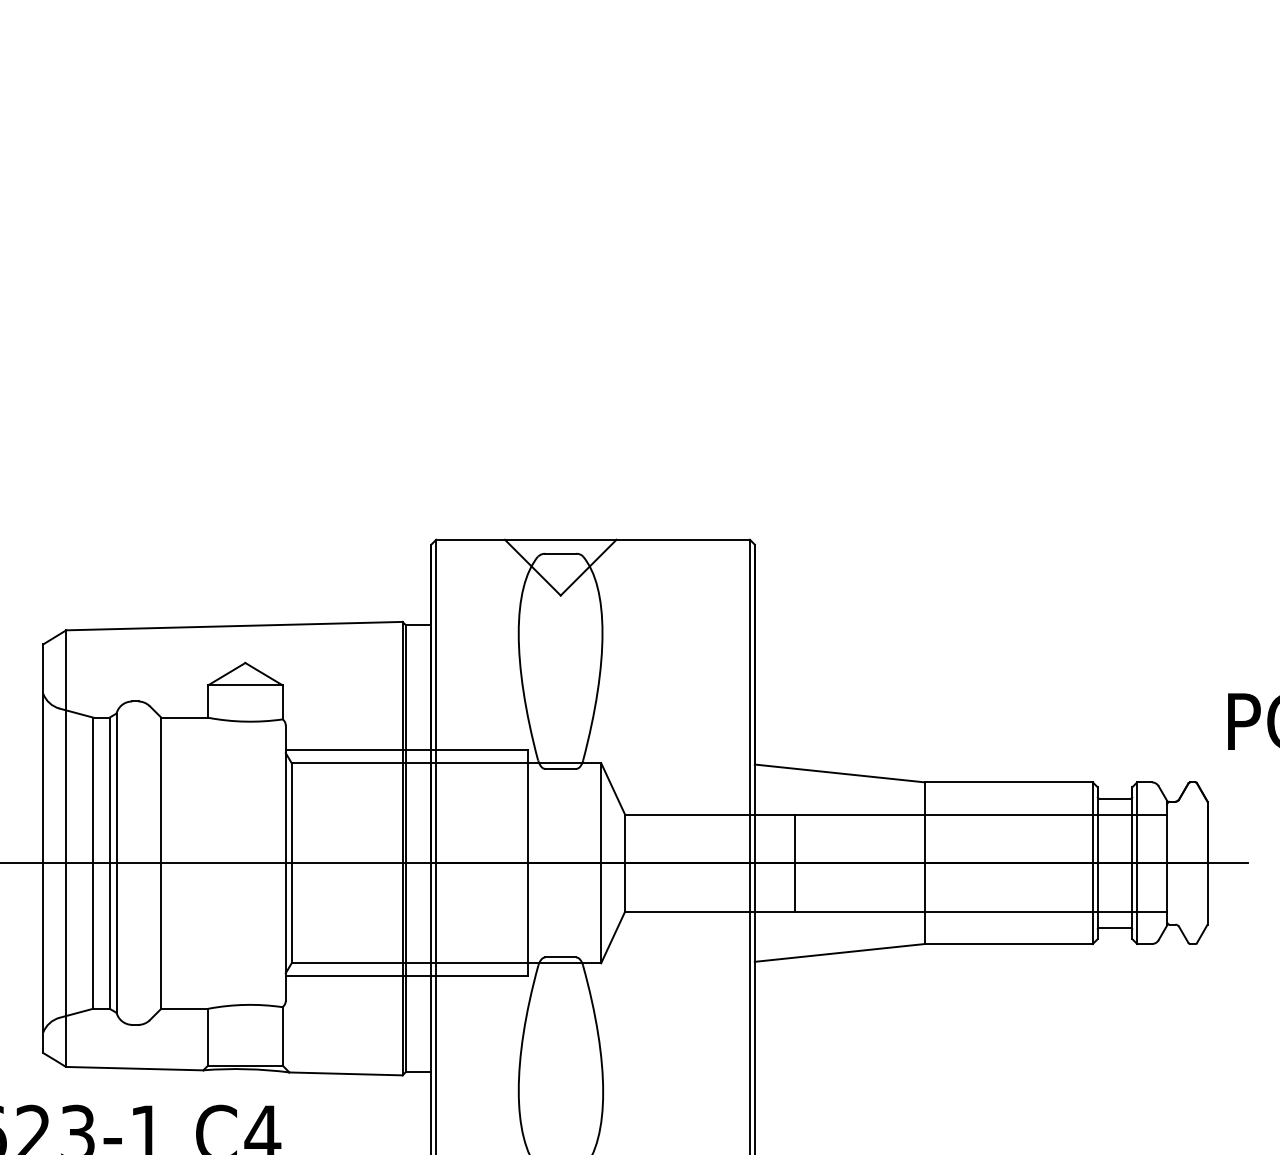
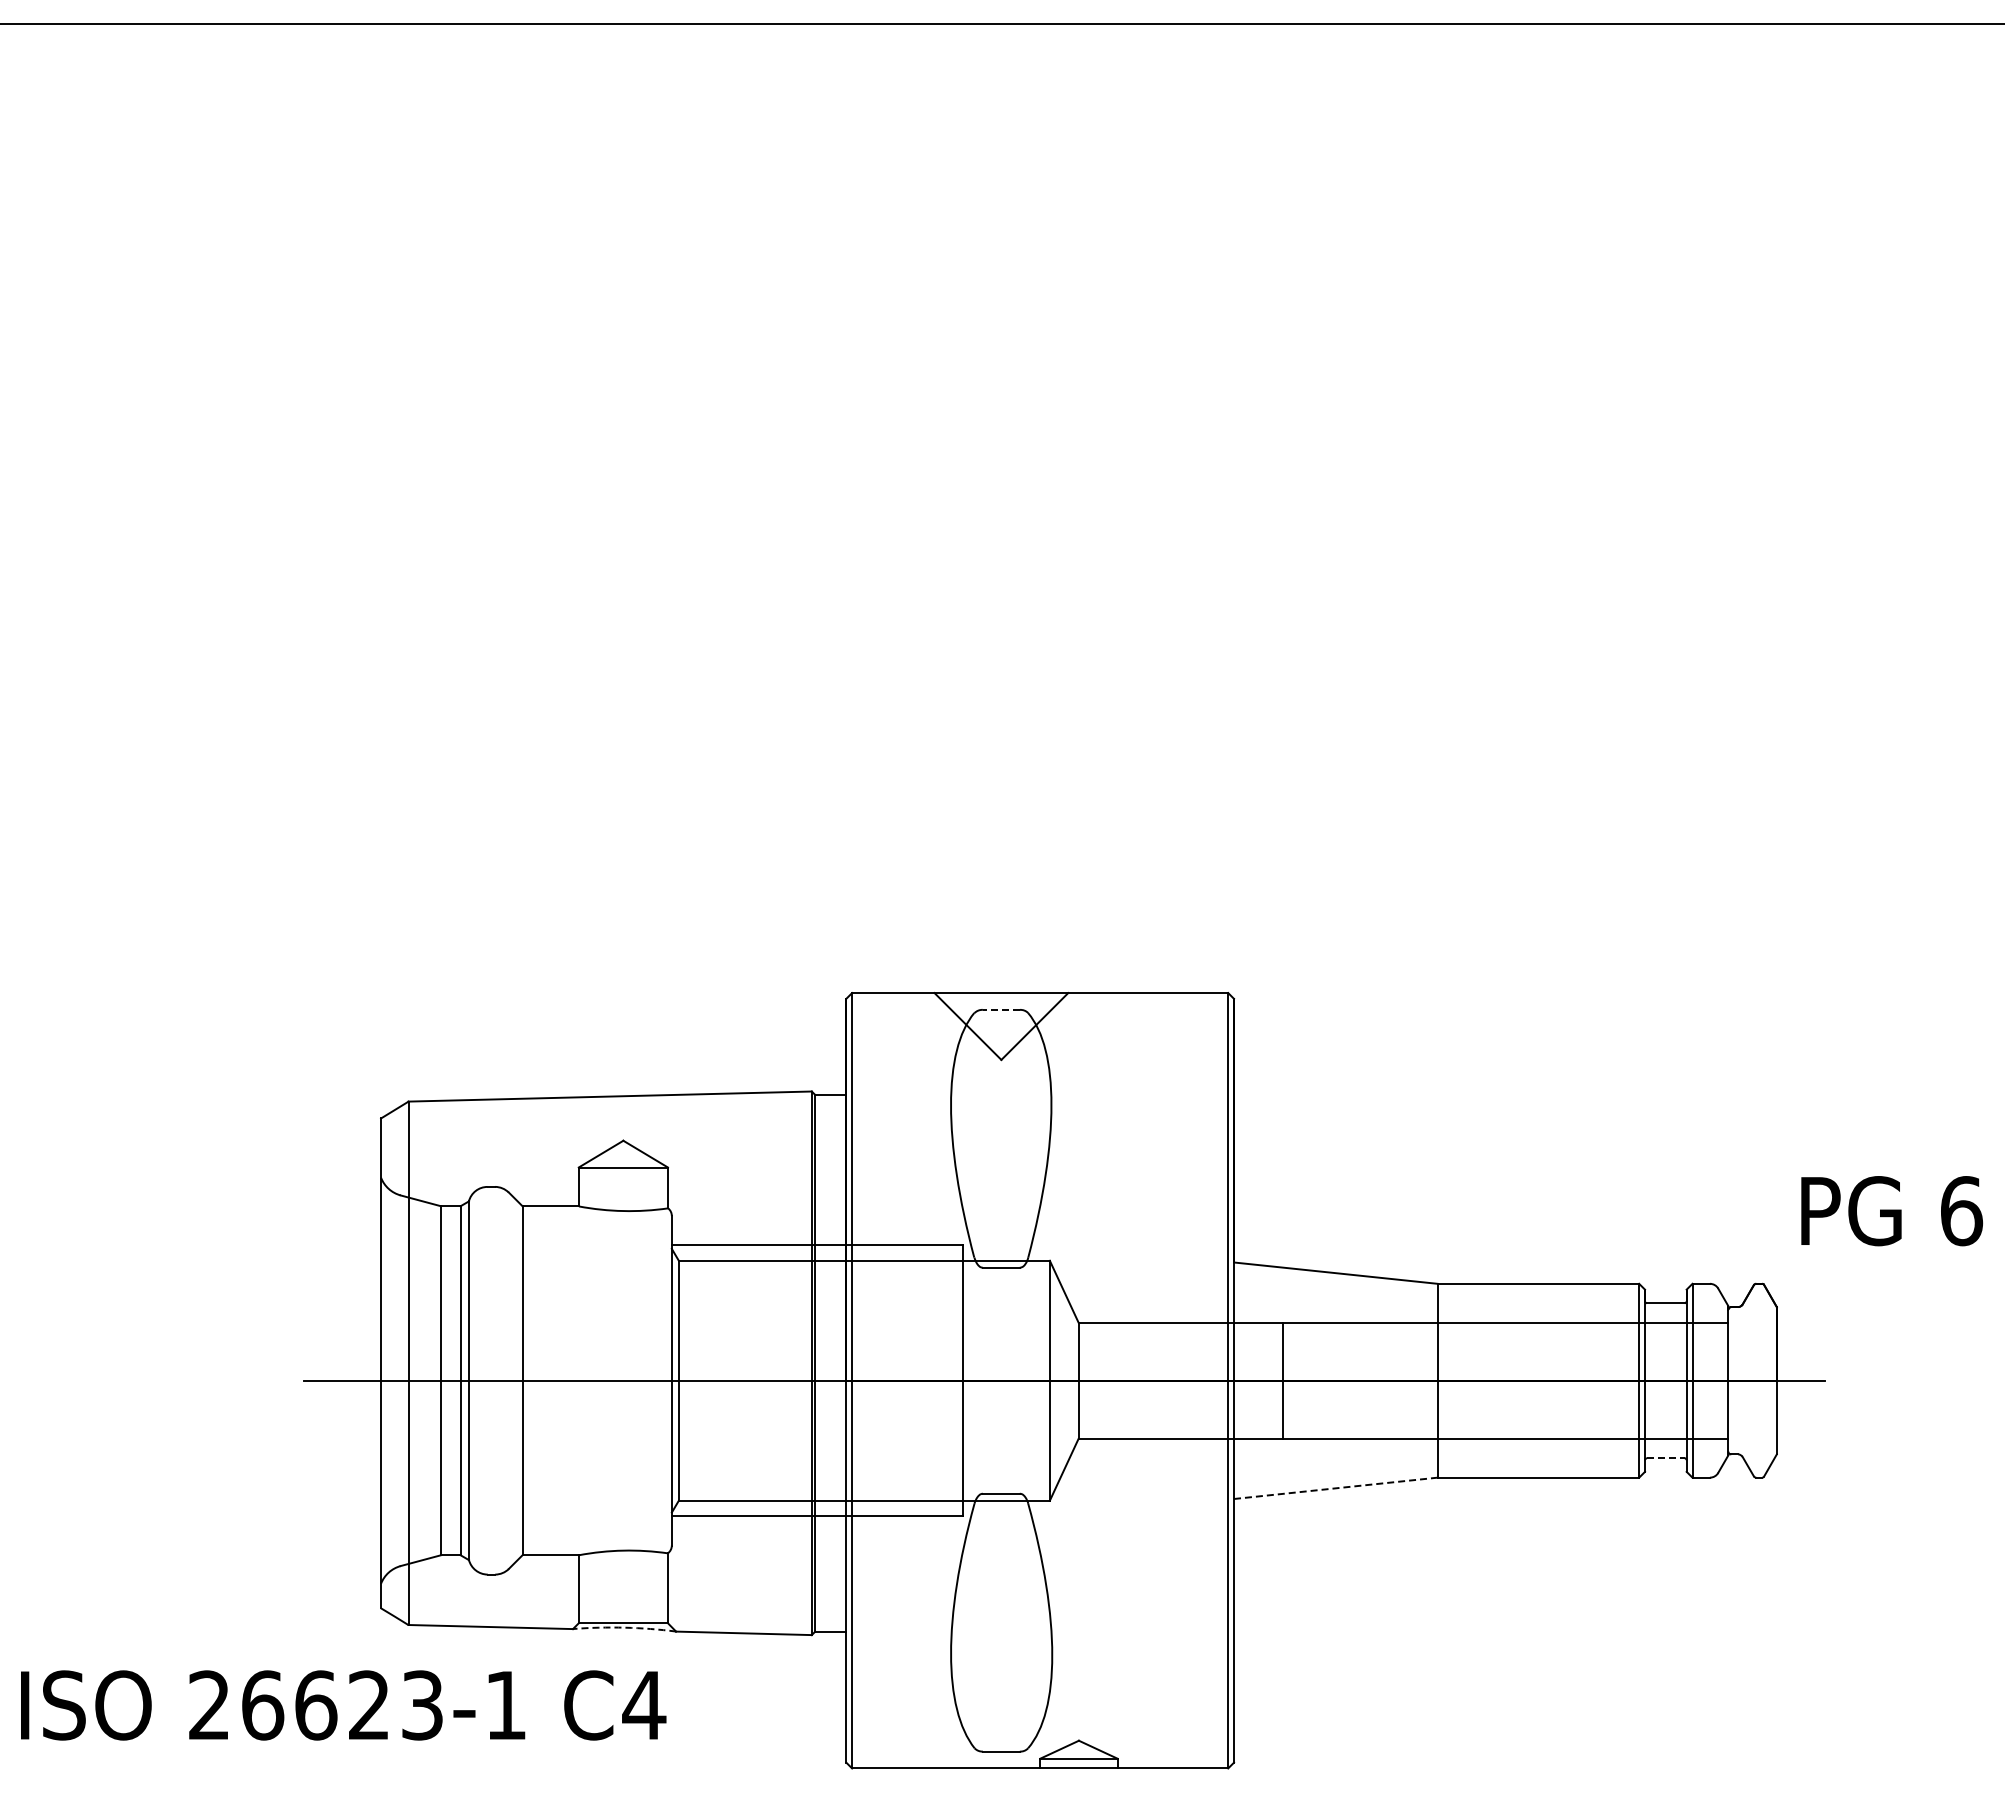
line: (559, 553) -> (1000, 1009), solid -> dashed
line: (1114, 928) -> (1665, 1458), solid -> dashed
line: (840, 953) -> (1336, 1488), solid -> dashed
arc: (246, 1069) -> (624, 1627), solid -> dashed

